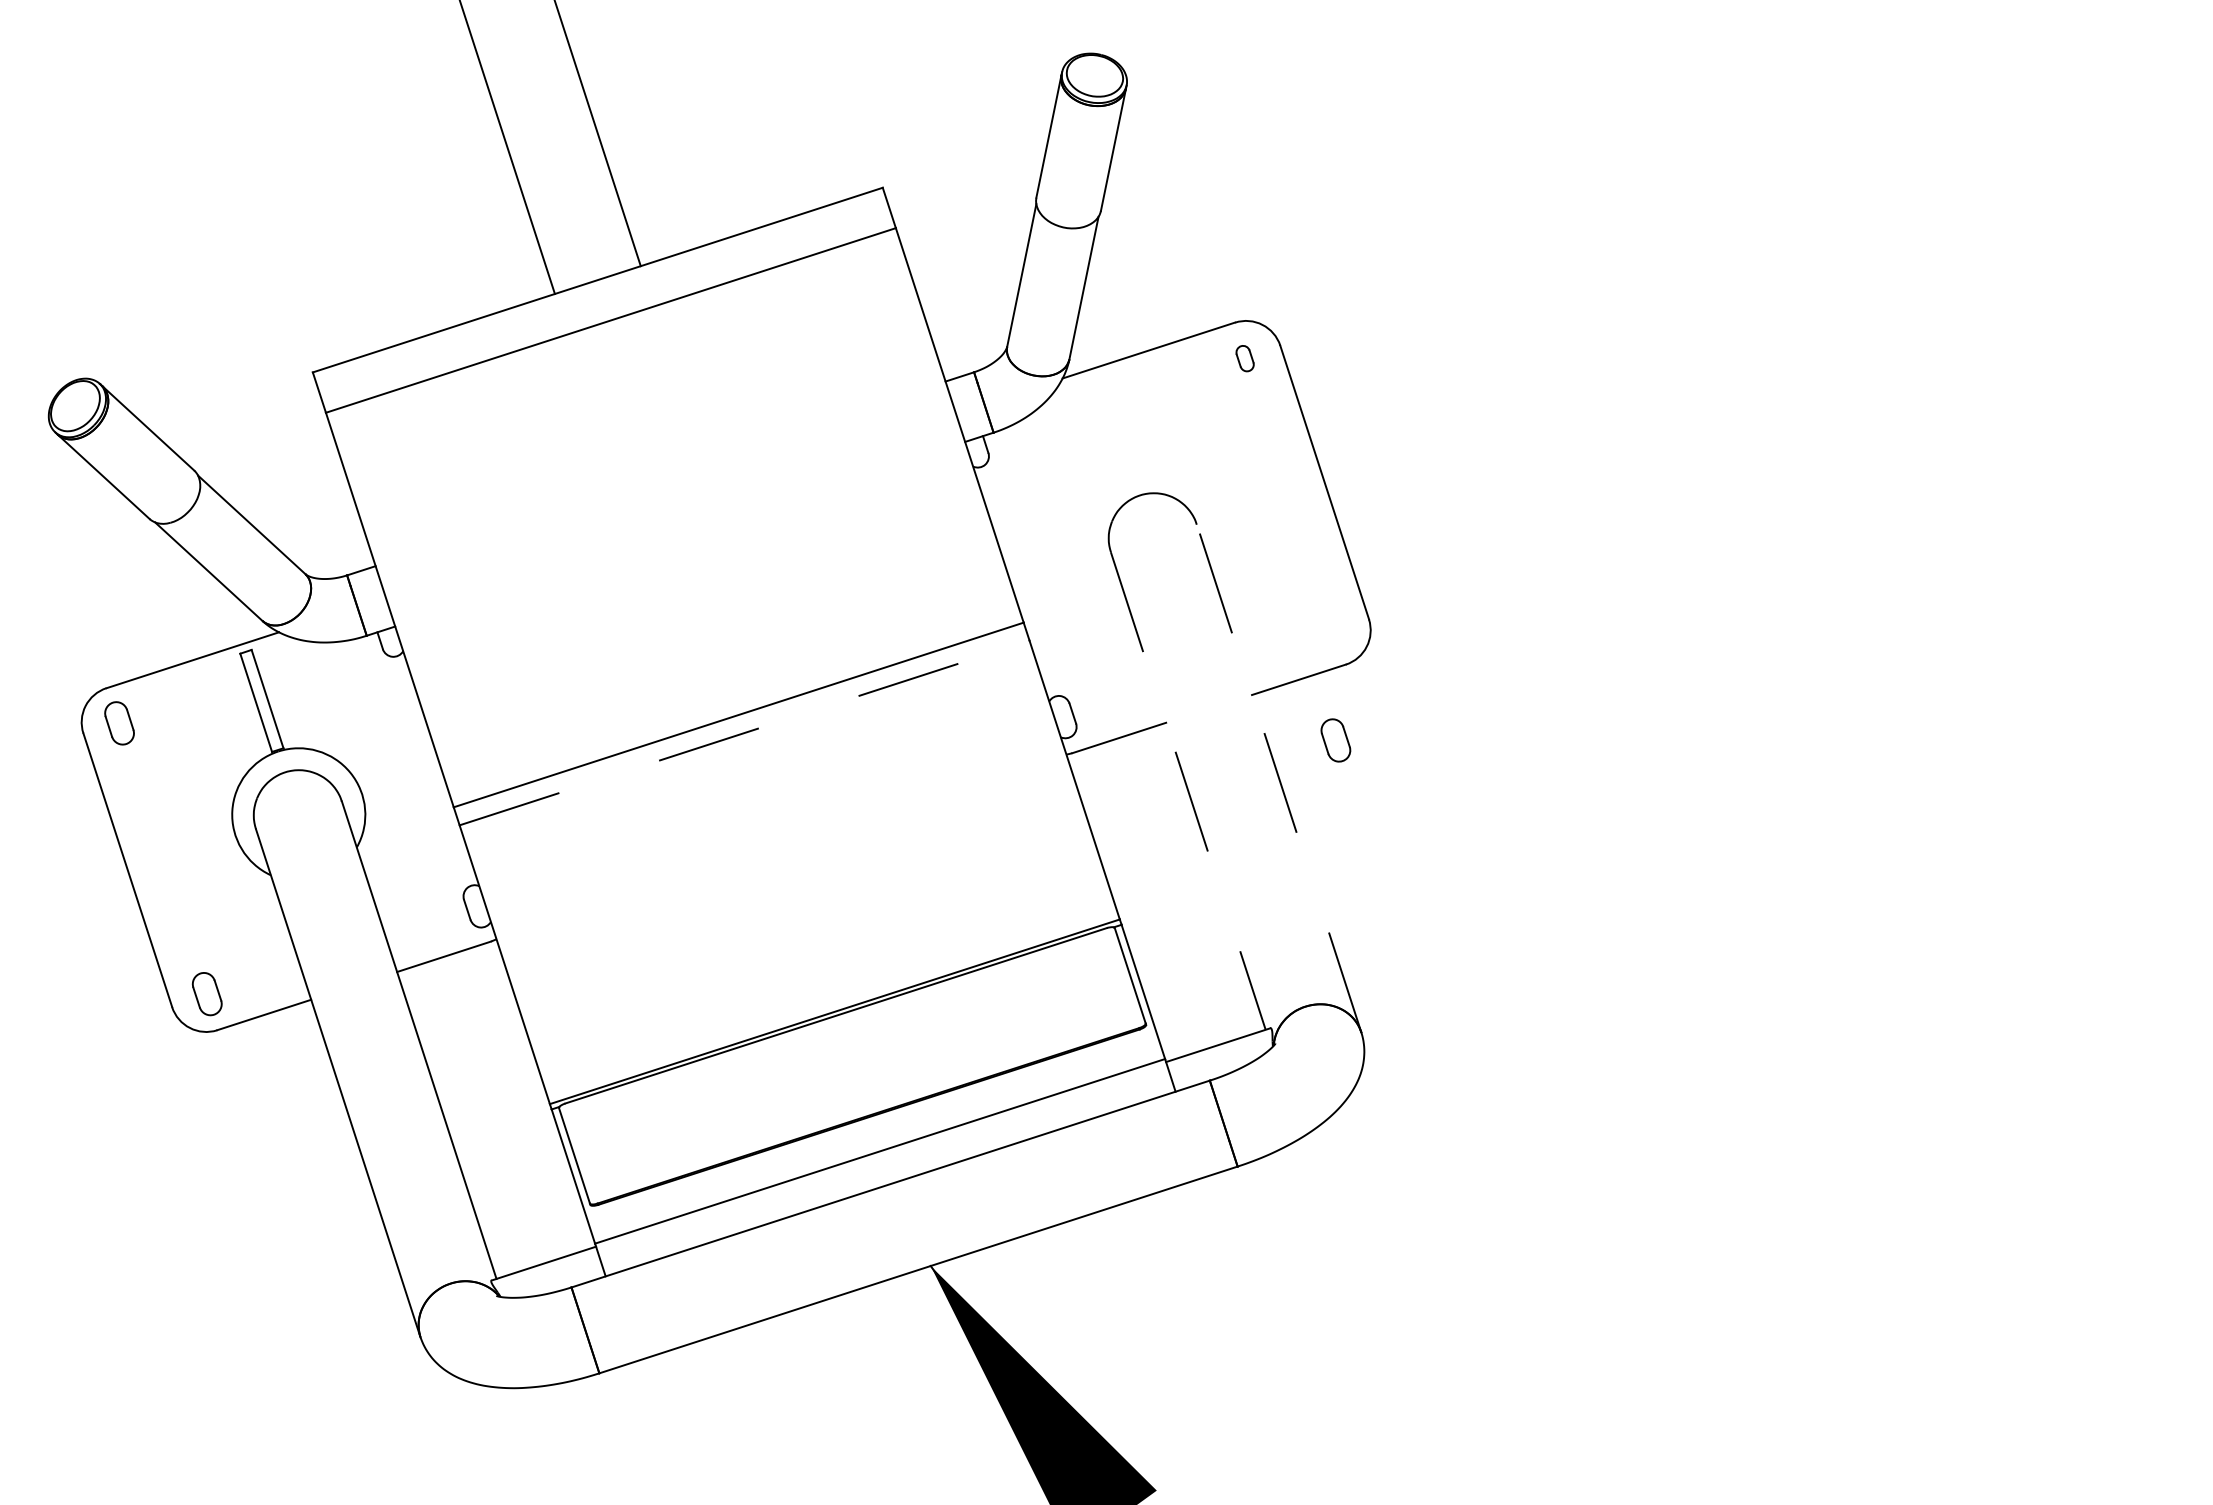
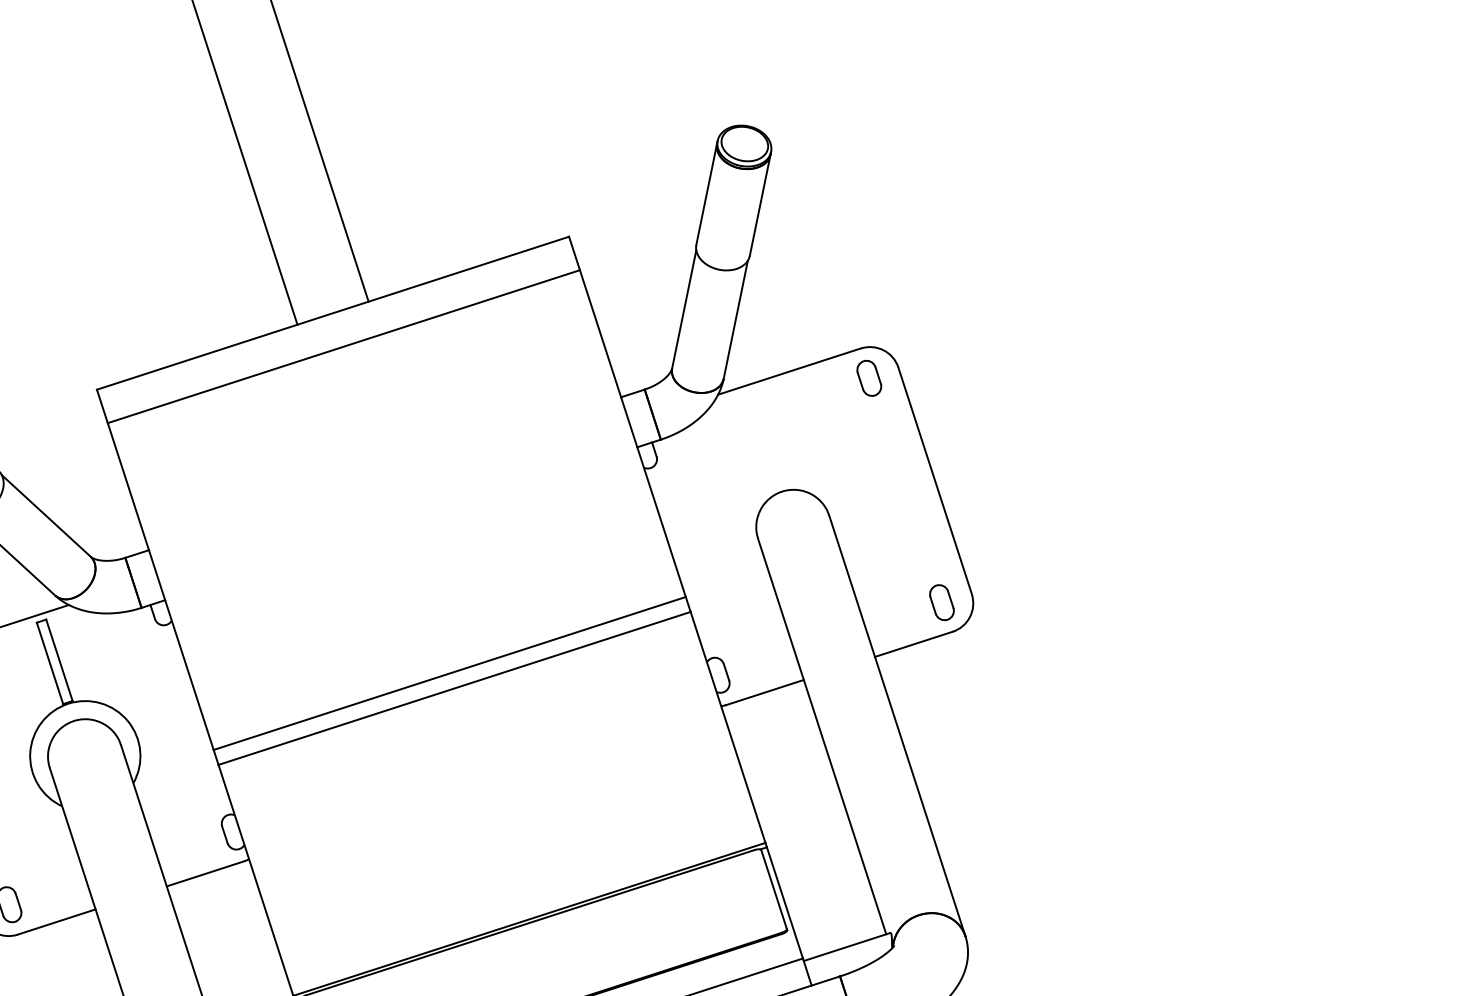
part: (1244, 358) -> (868, 378), size x1.67
line: (744, 733) -> (454, 688), dashed -> solid
part: (1335, 740) -> (941, 602), moved
line: (1279, 778) -> (897, 726), dashed -> solid
line: (1188, 791) -> (822, 736), dashed -> solid

